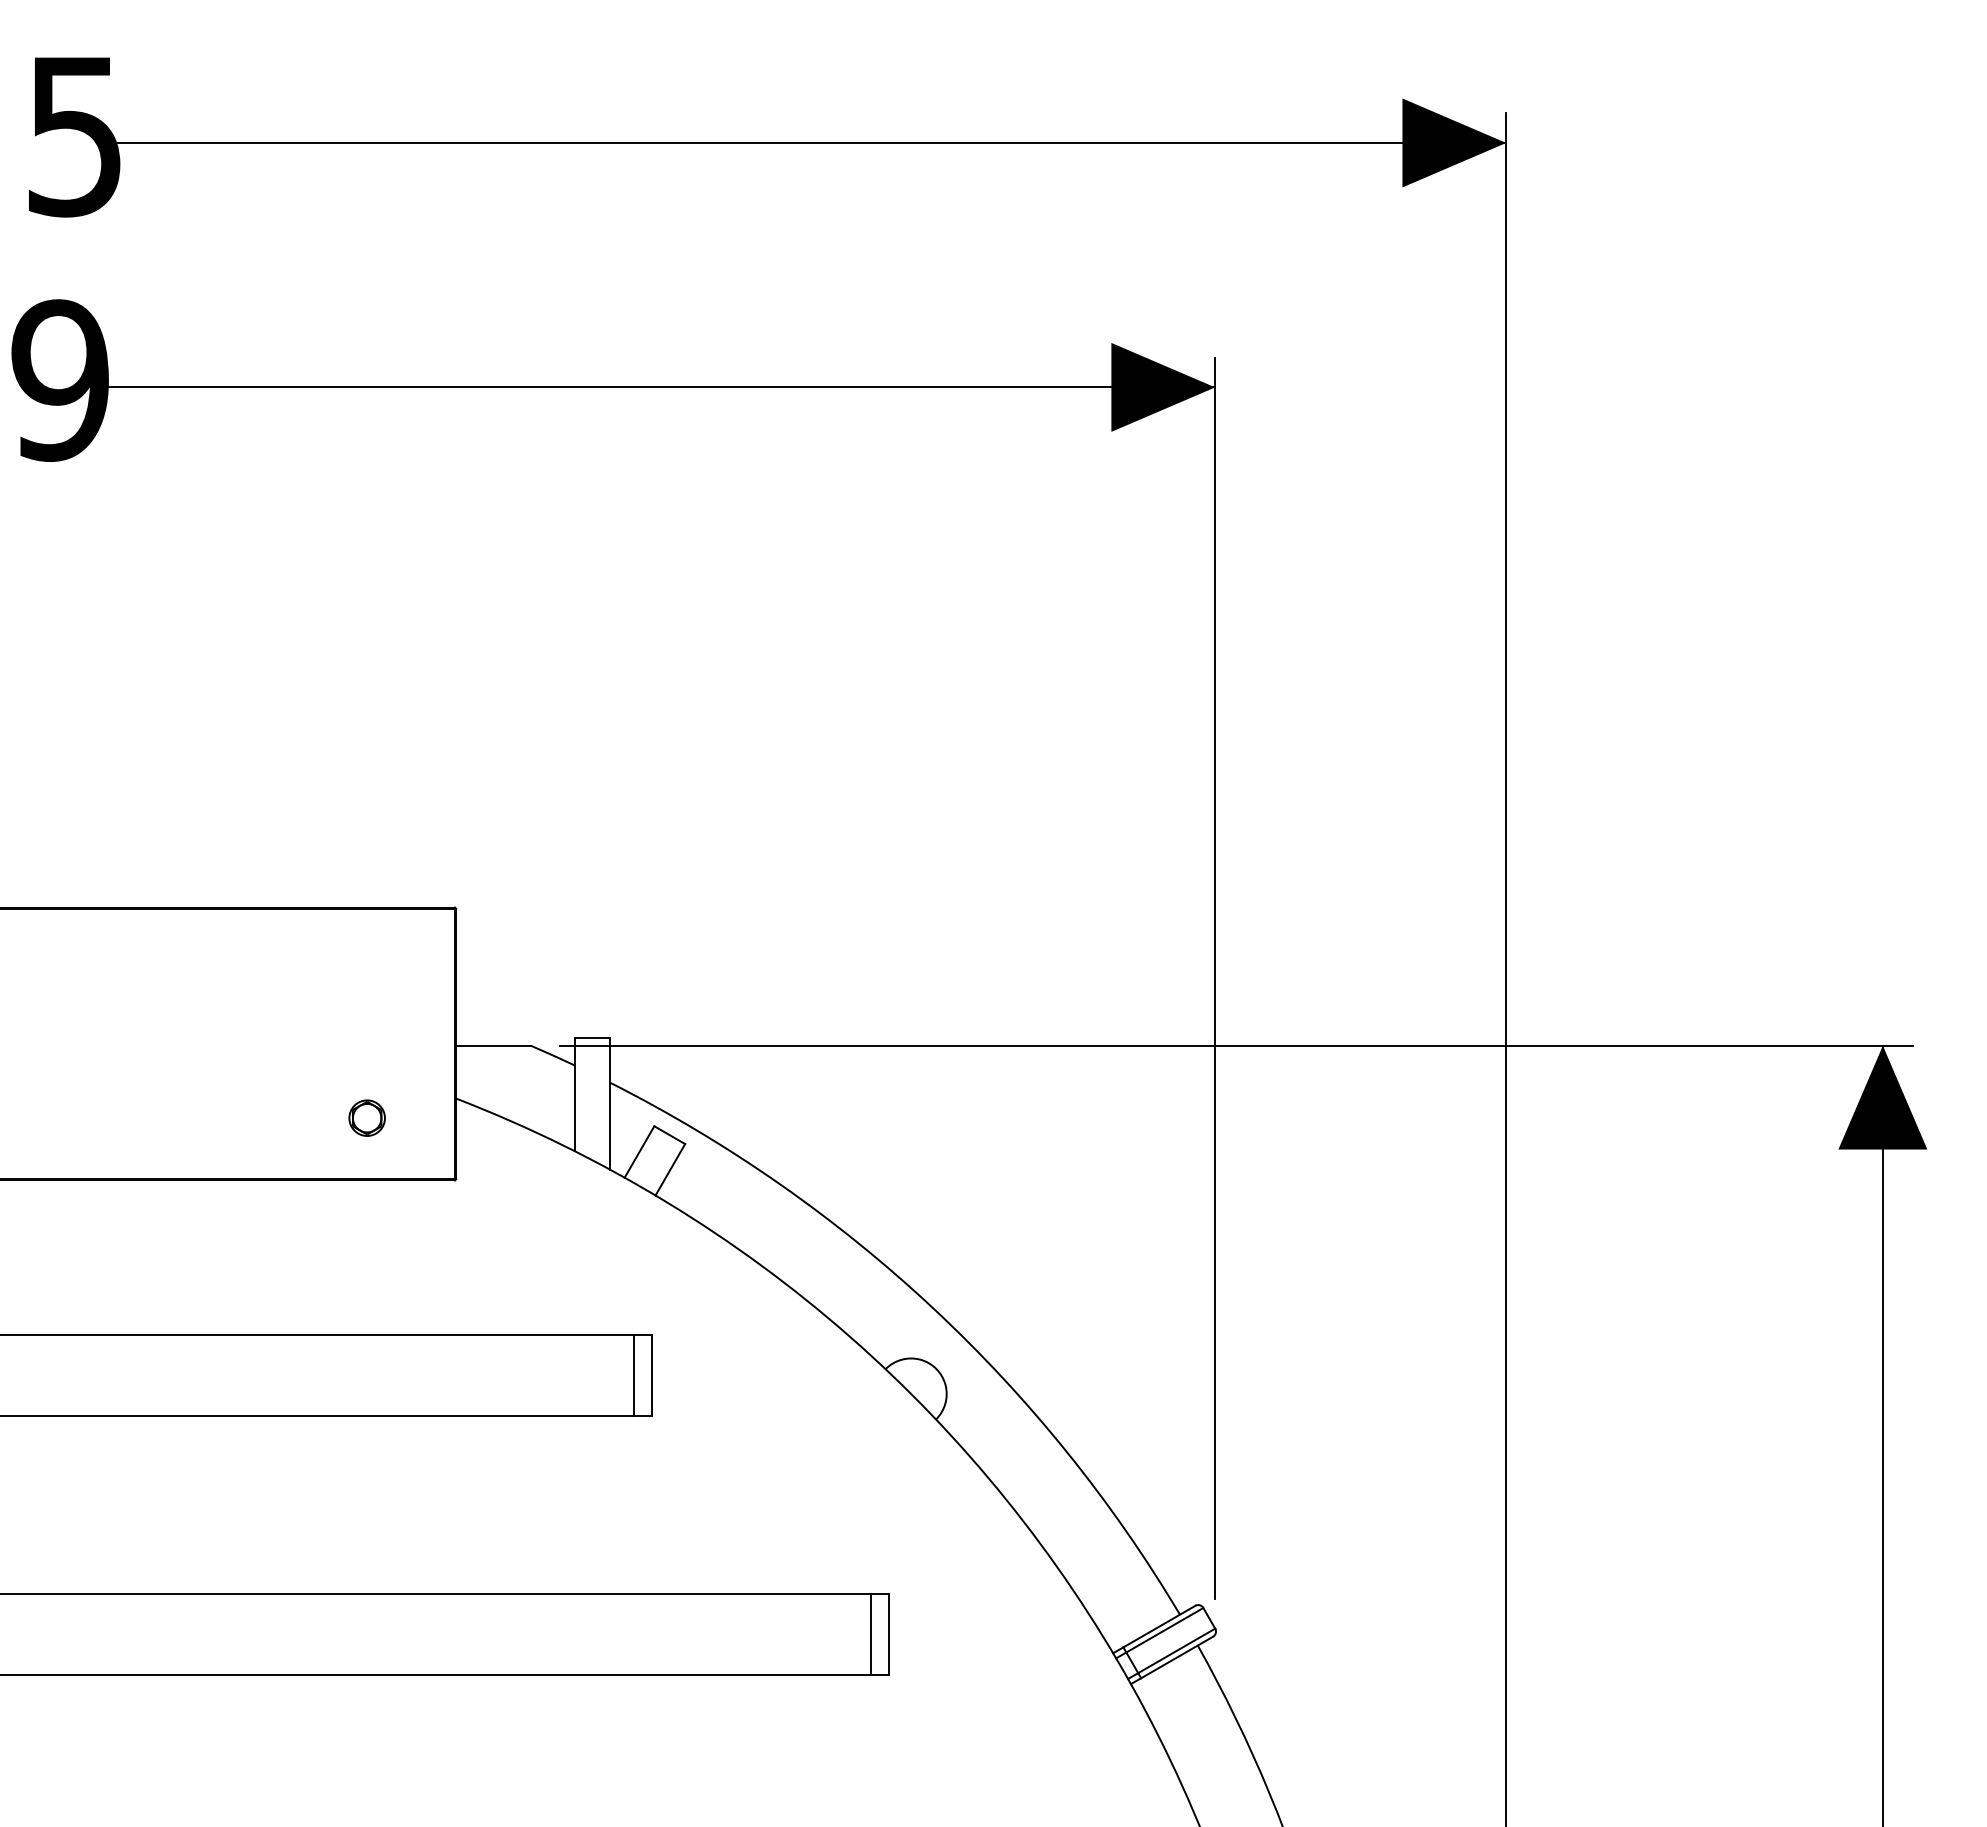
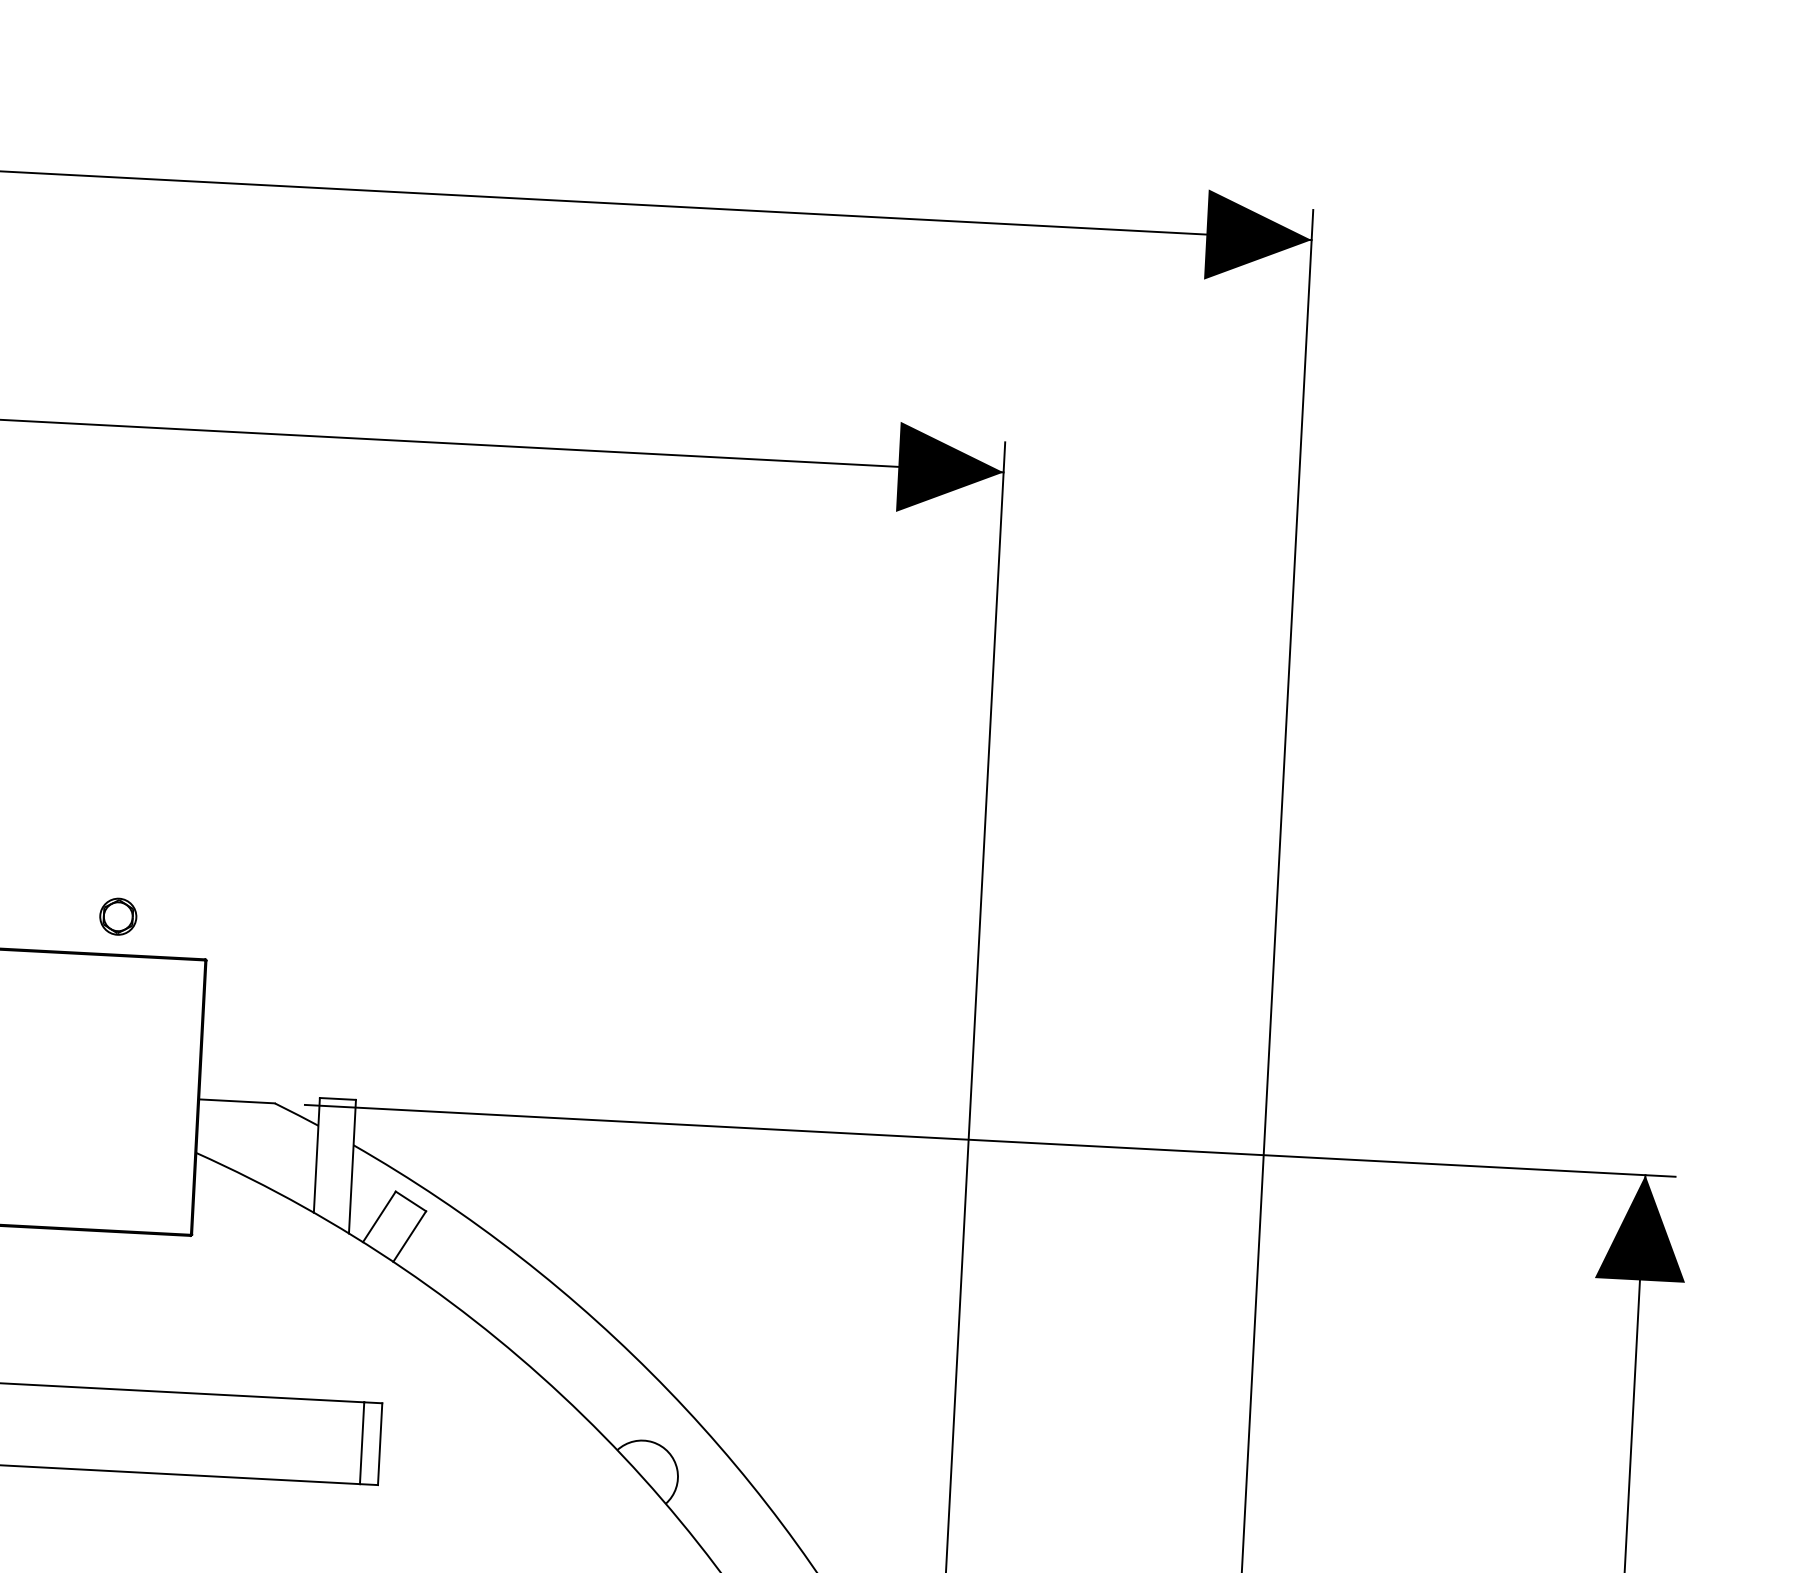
part: (366, 1117) -> (117, 916), moved

